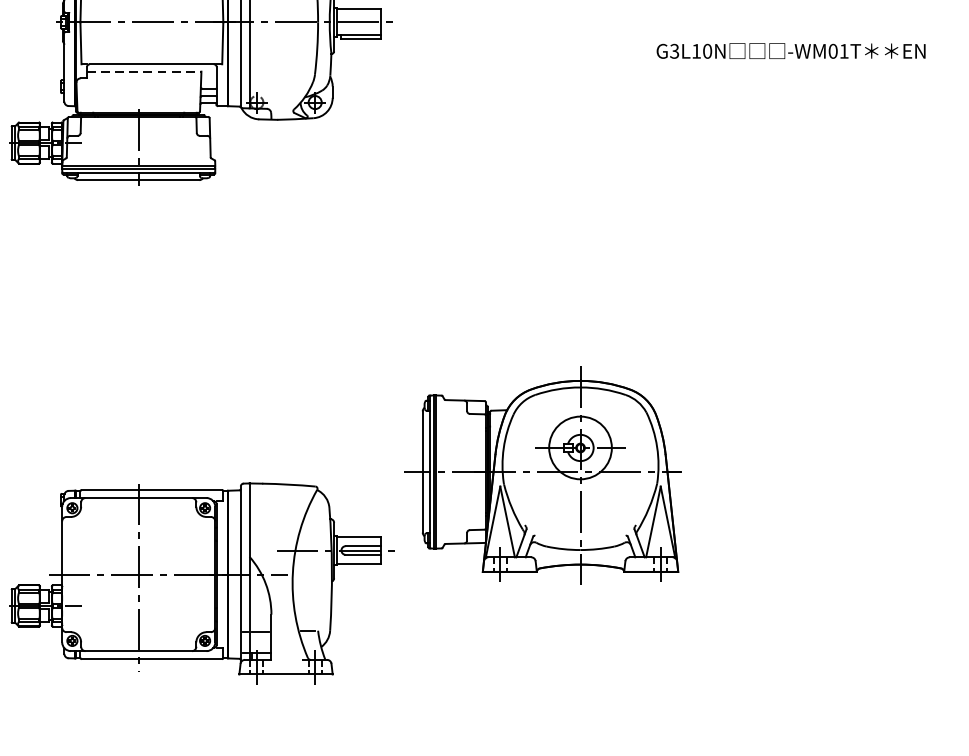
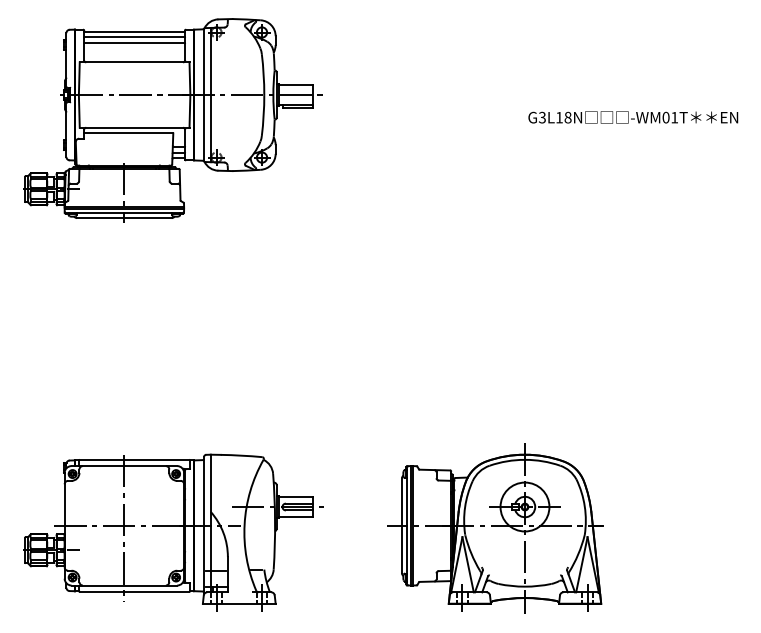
text: (706, 51) -> (567, 117), G3L10N -> G3L18N
line: (144, 71) -> (128, 133), dashed -> solid
part: (542, 475) -> (495, 528), moved

